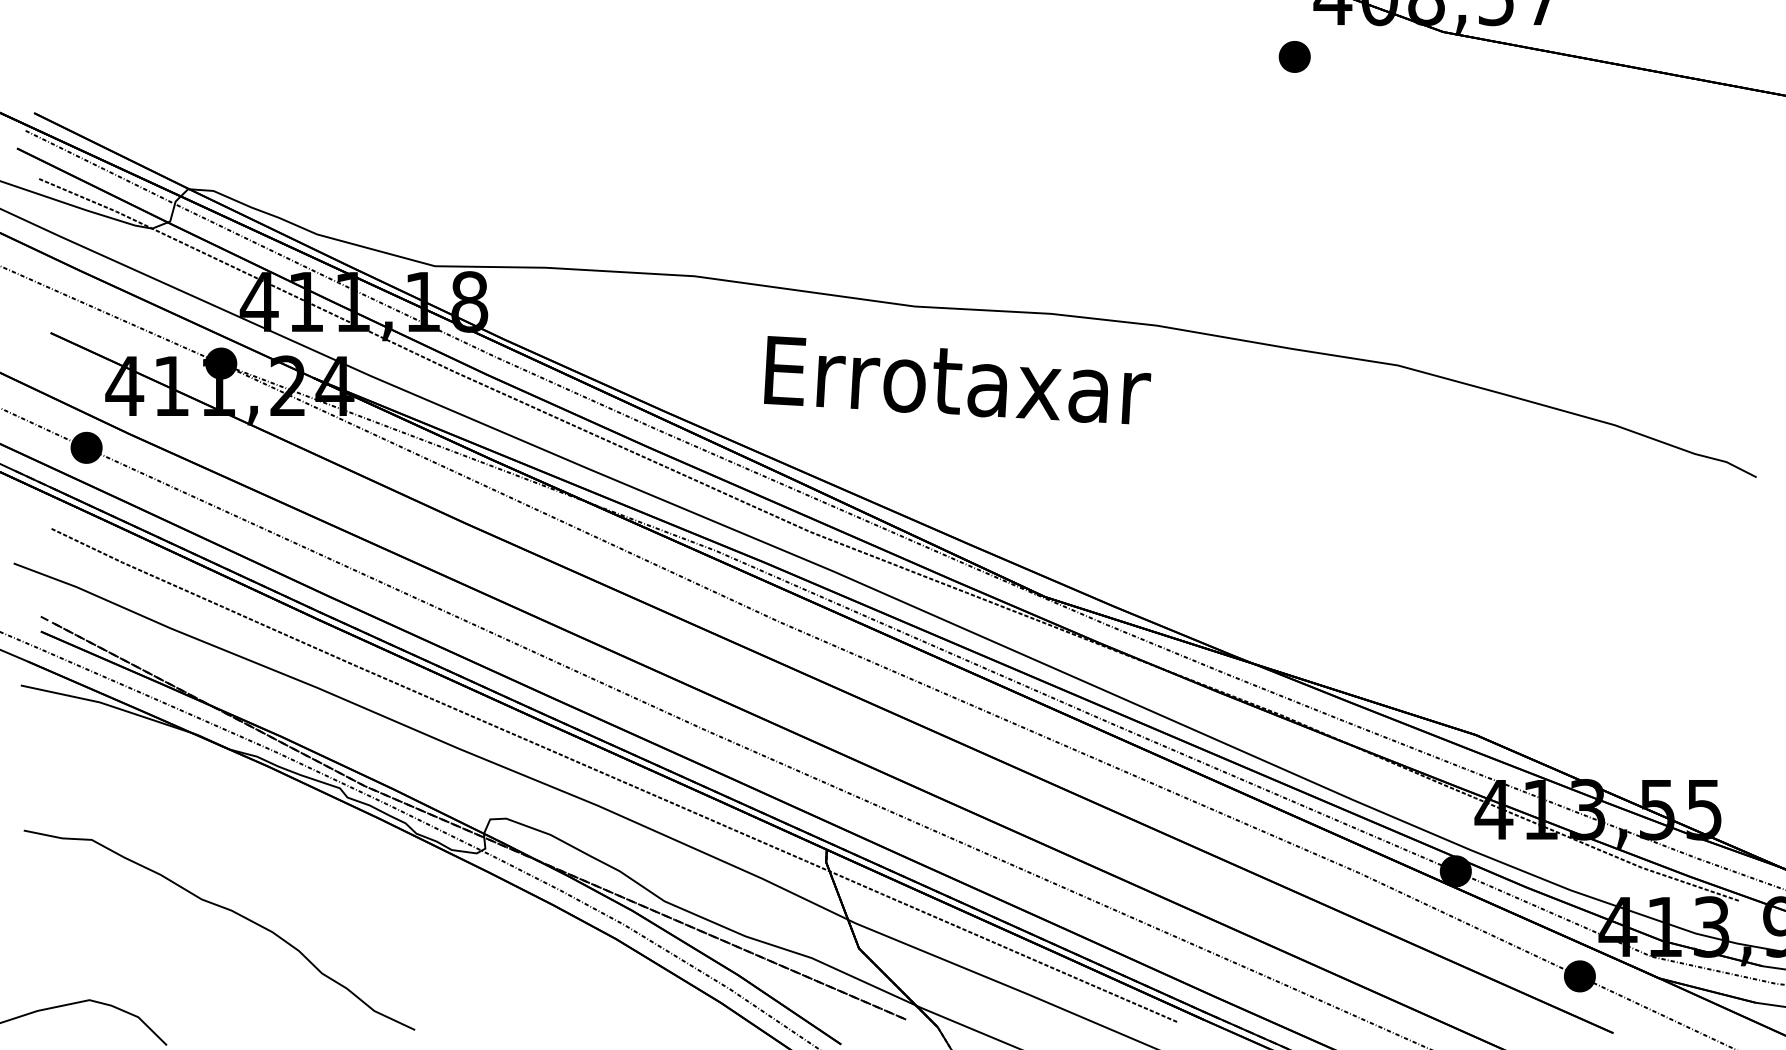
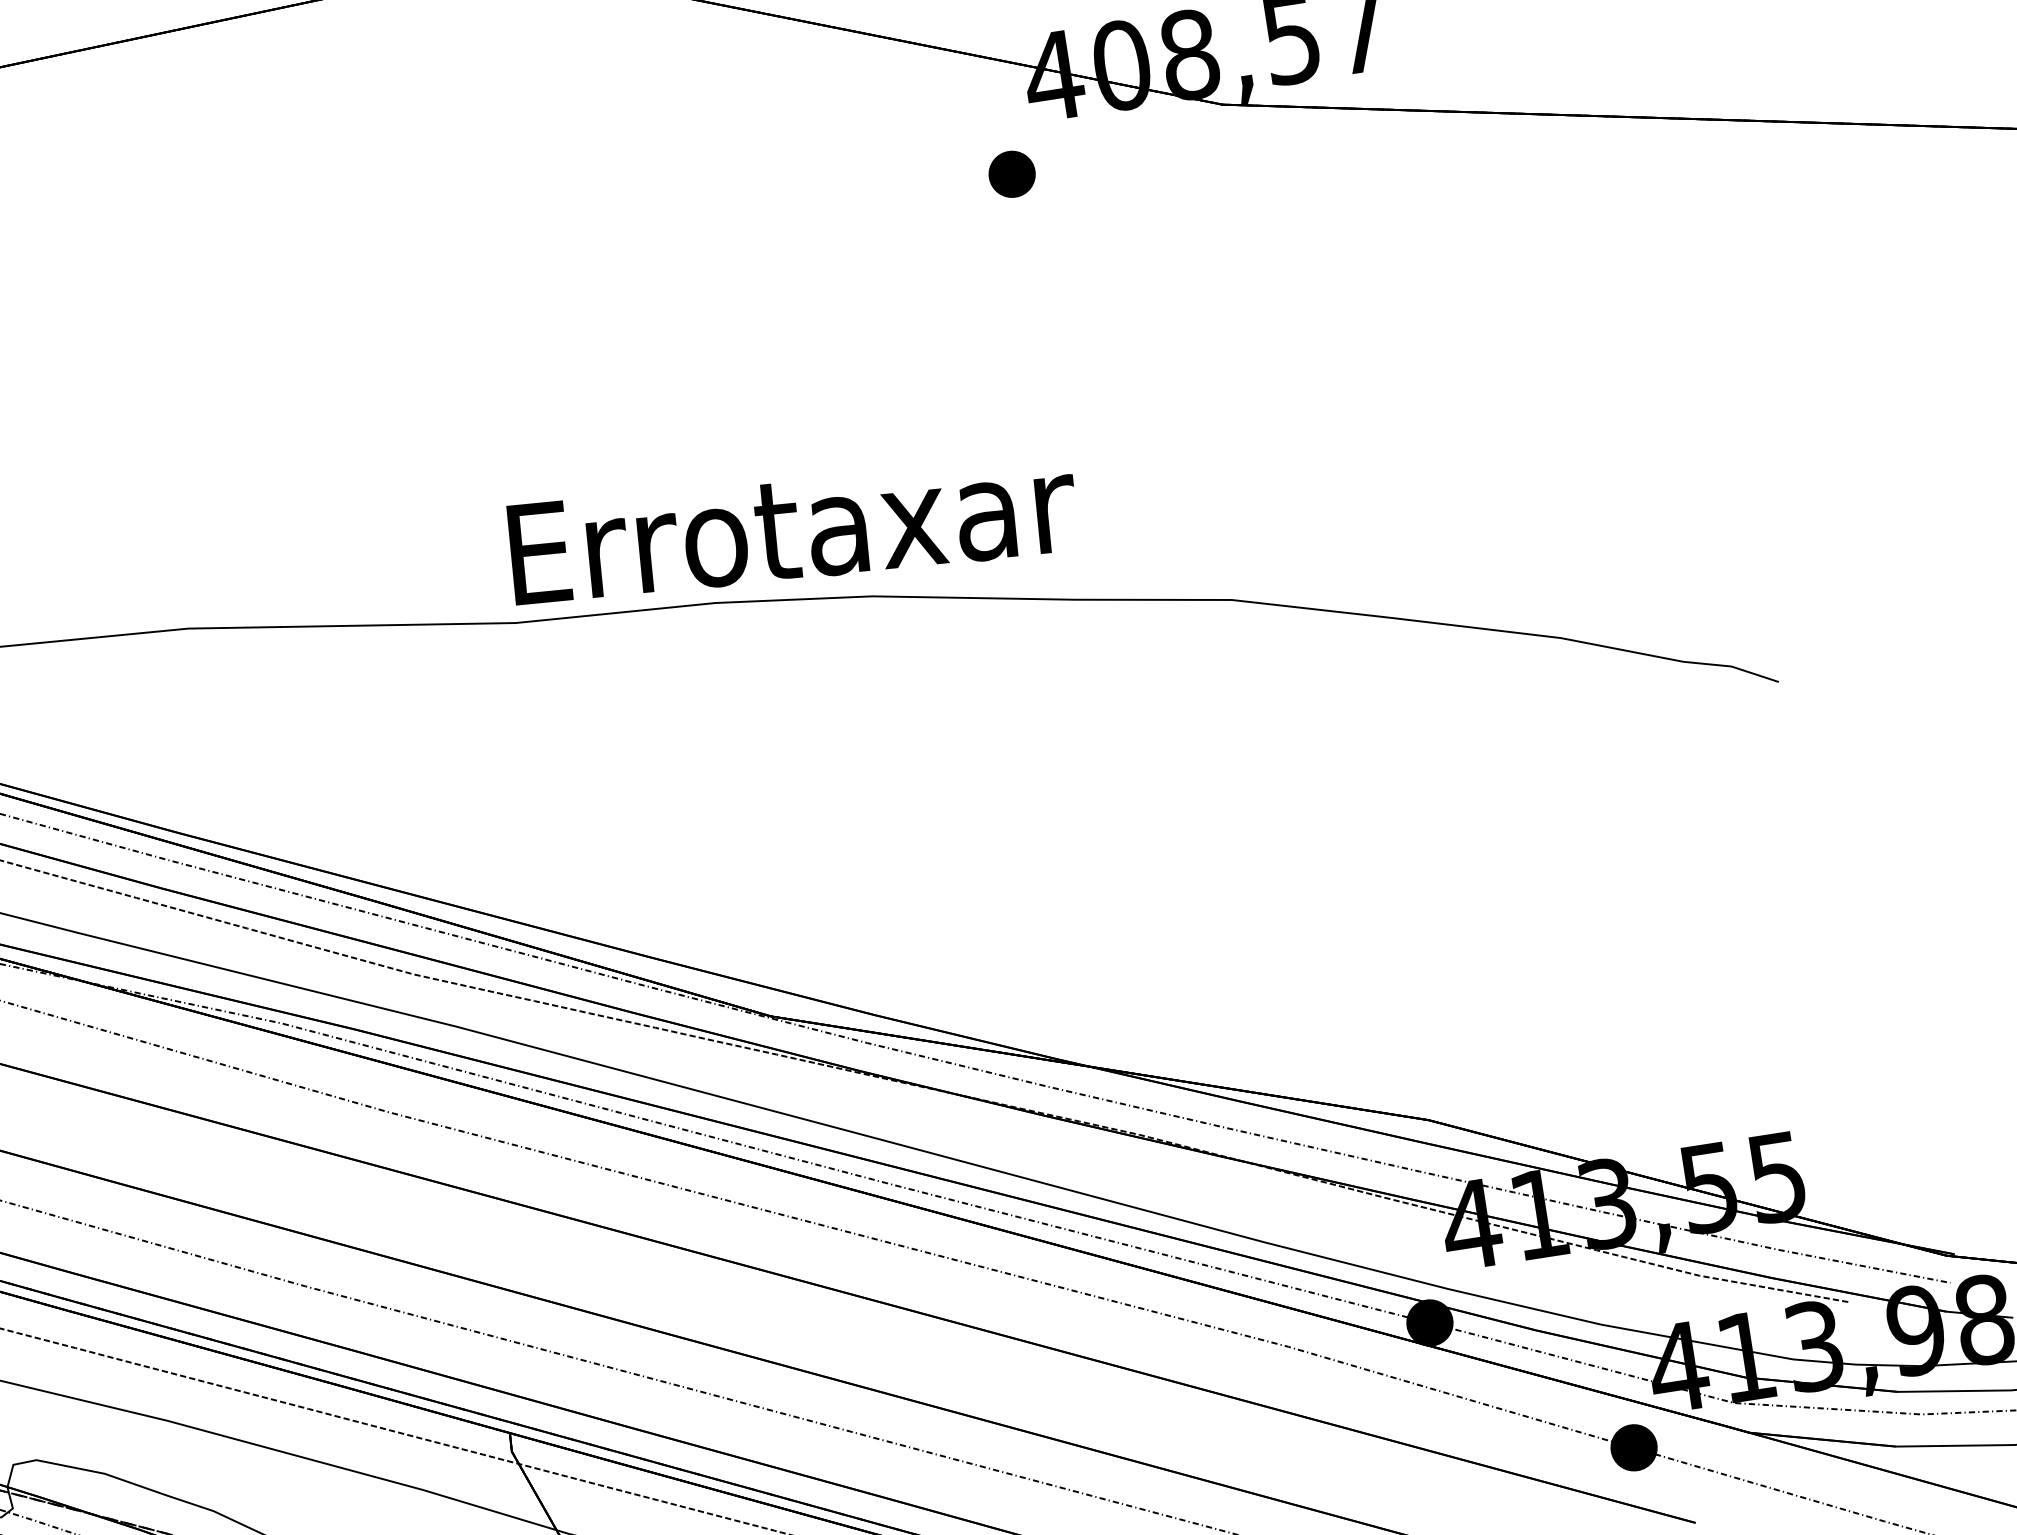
text: (957, 380) -> (792, 528), moved

